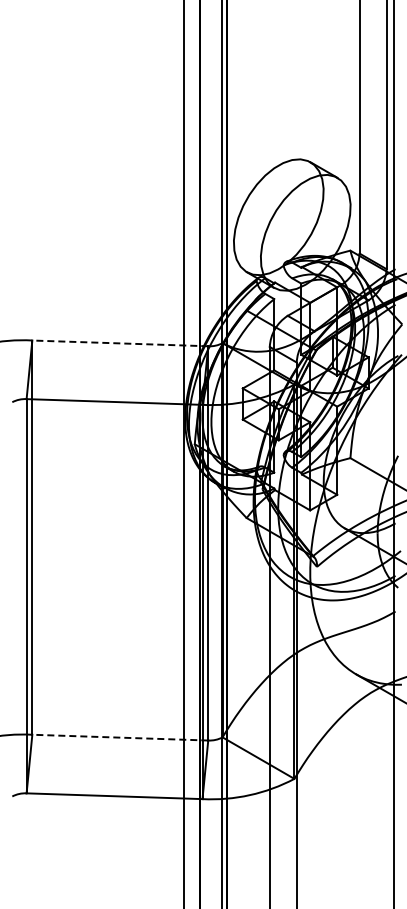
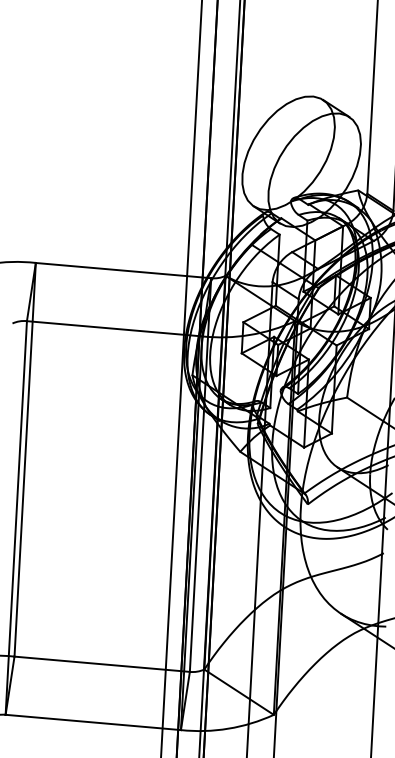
line: (119, 343) -> (122, 270), dashed -> solid
line: (119, 737) -> (101, 664), dashed -> solid

